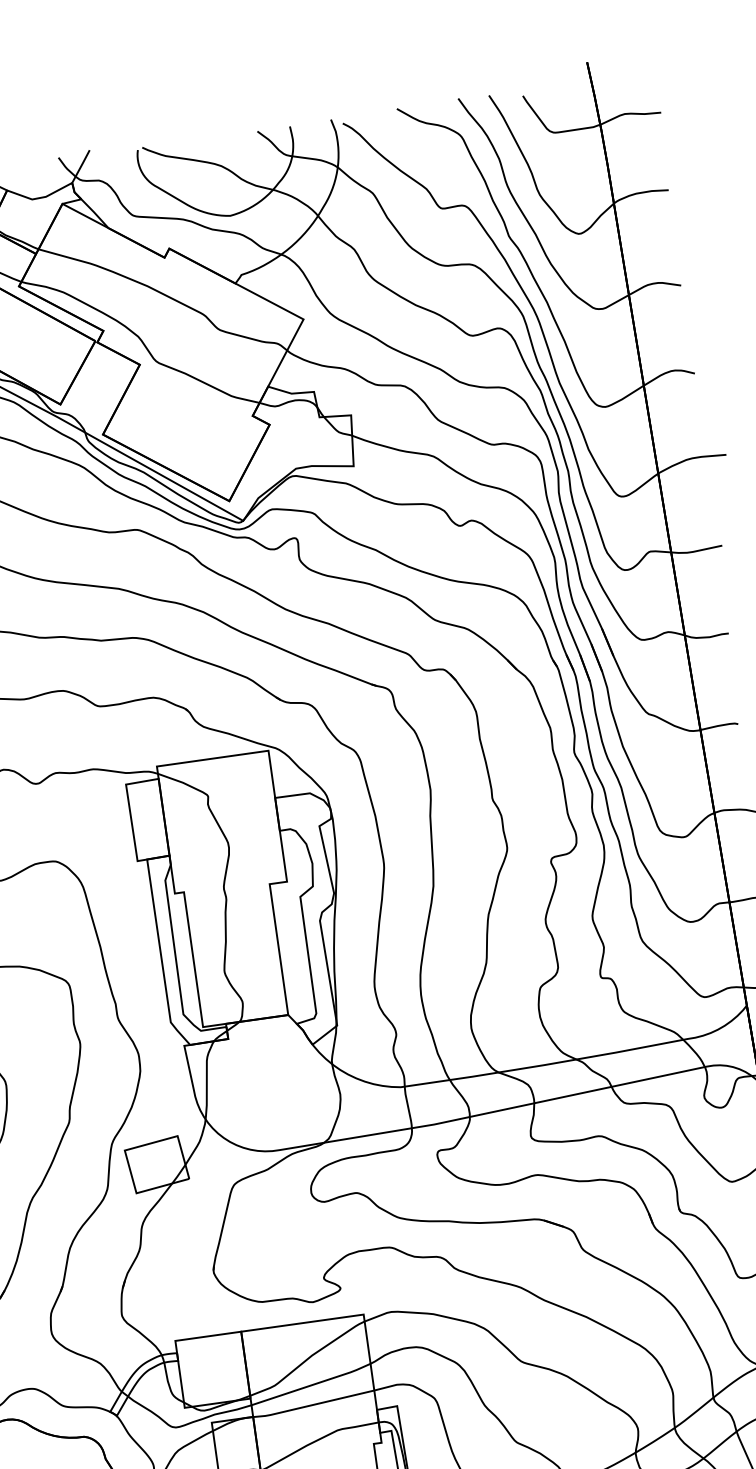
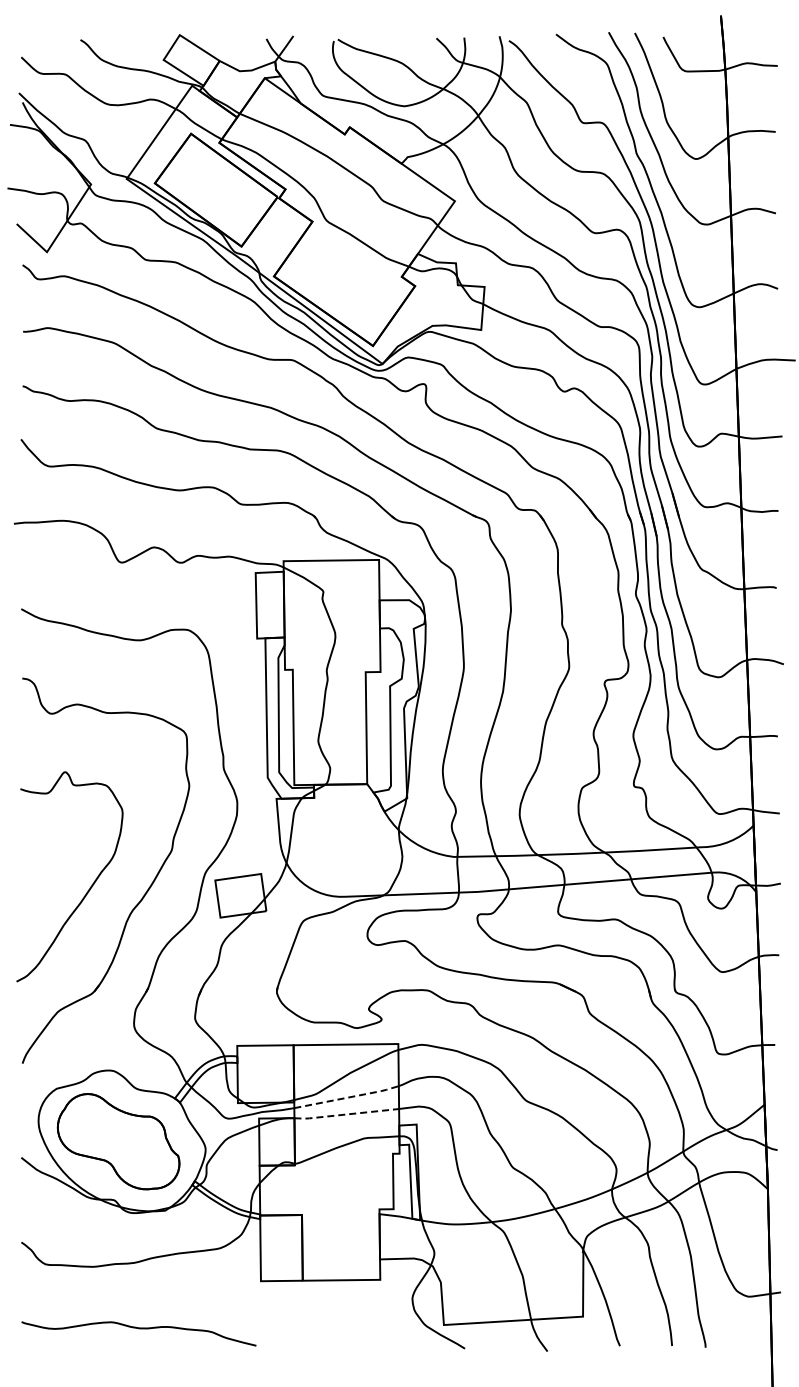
line: (313, 1384) -> (348, 1097), solid -> dashed
line: (312, 1405) -> (345, 1114), solid -> dashed

